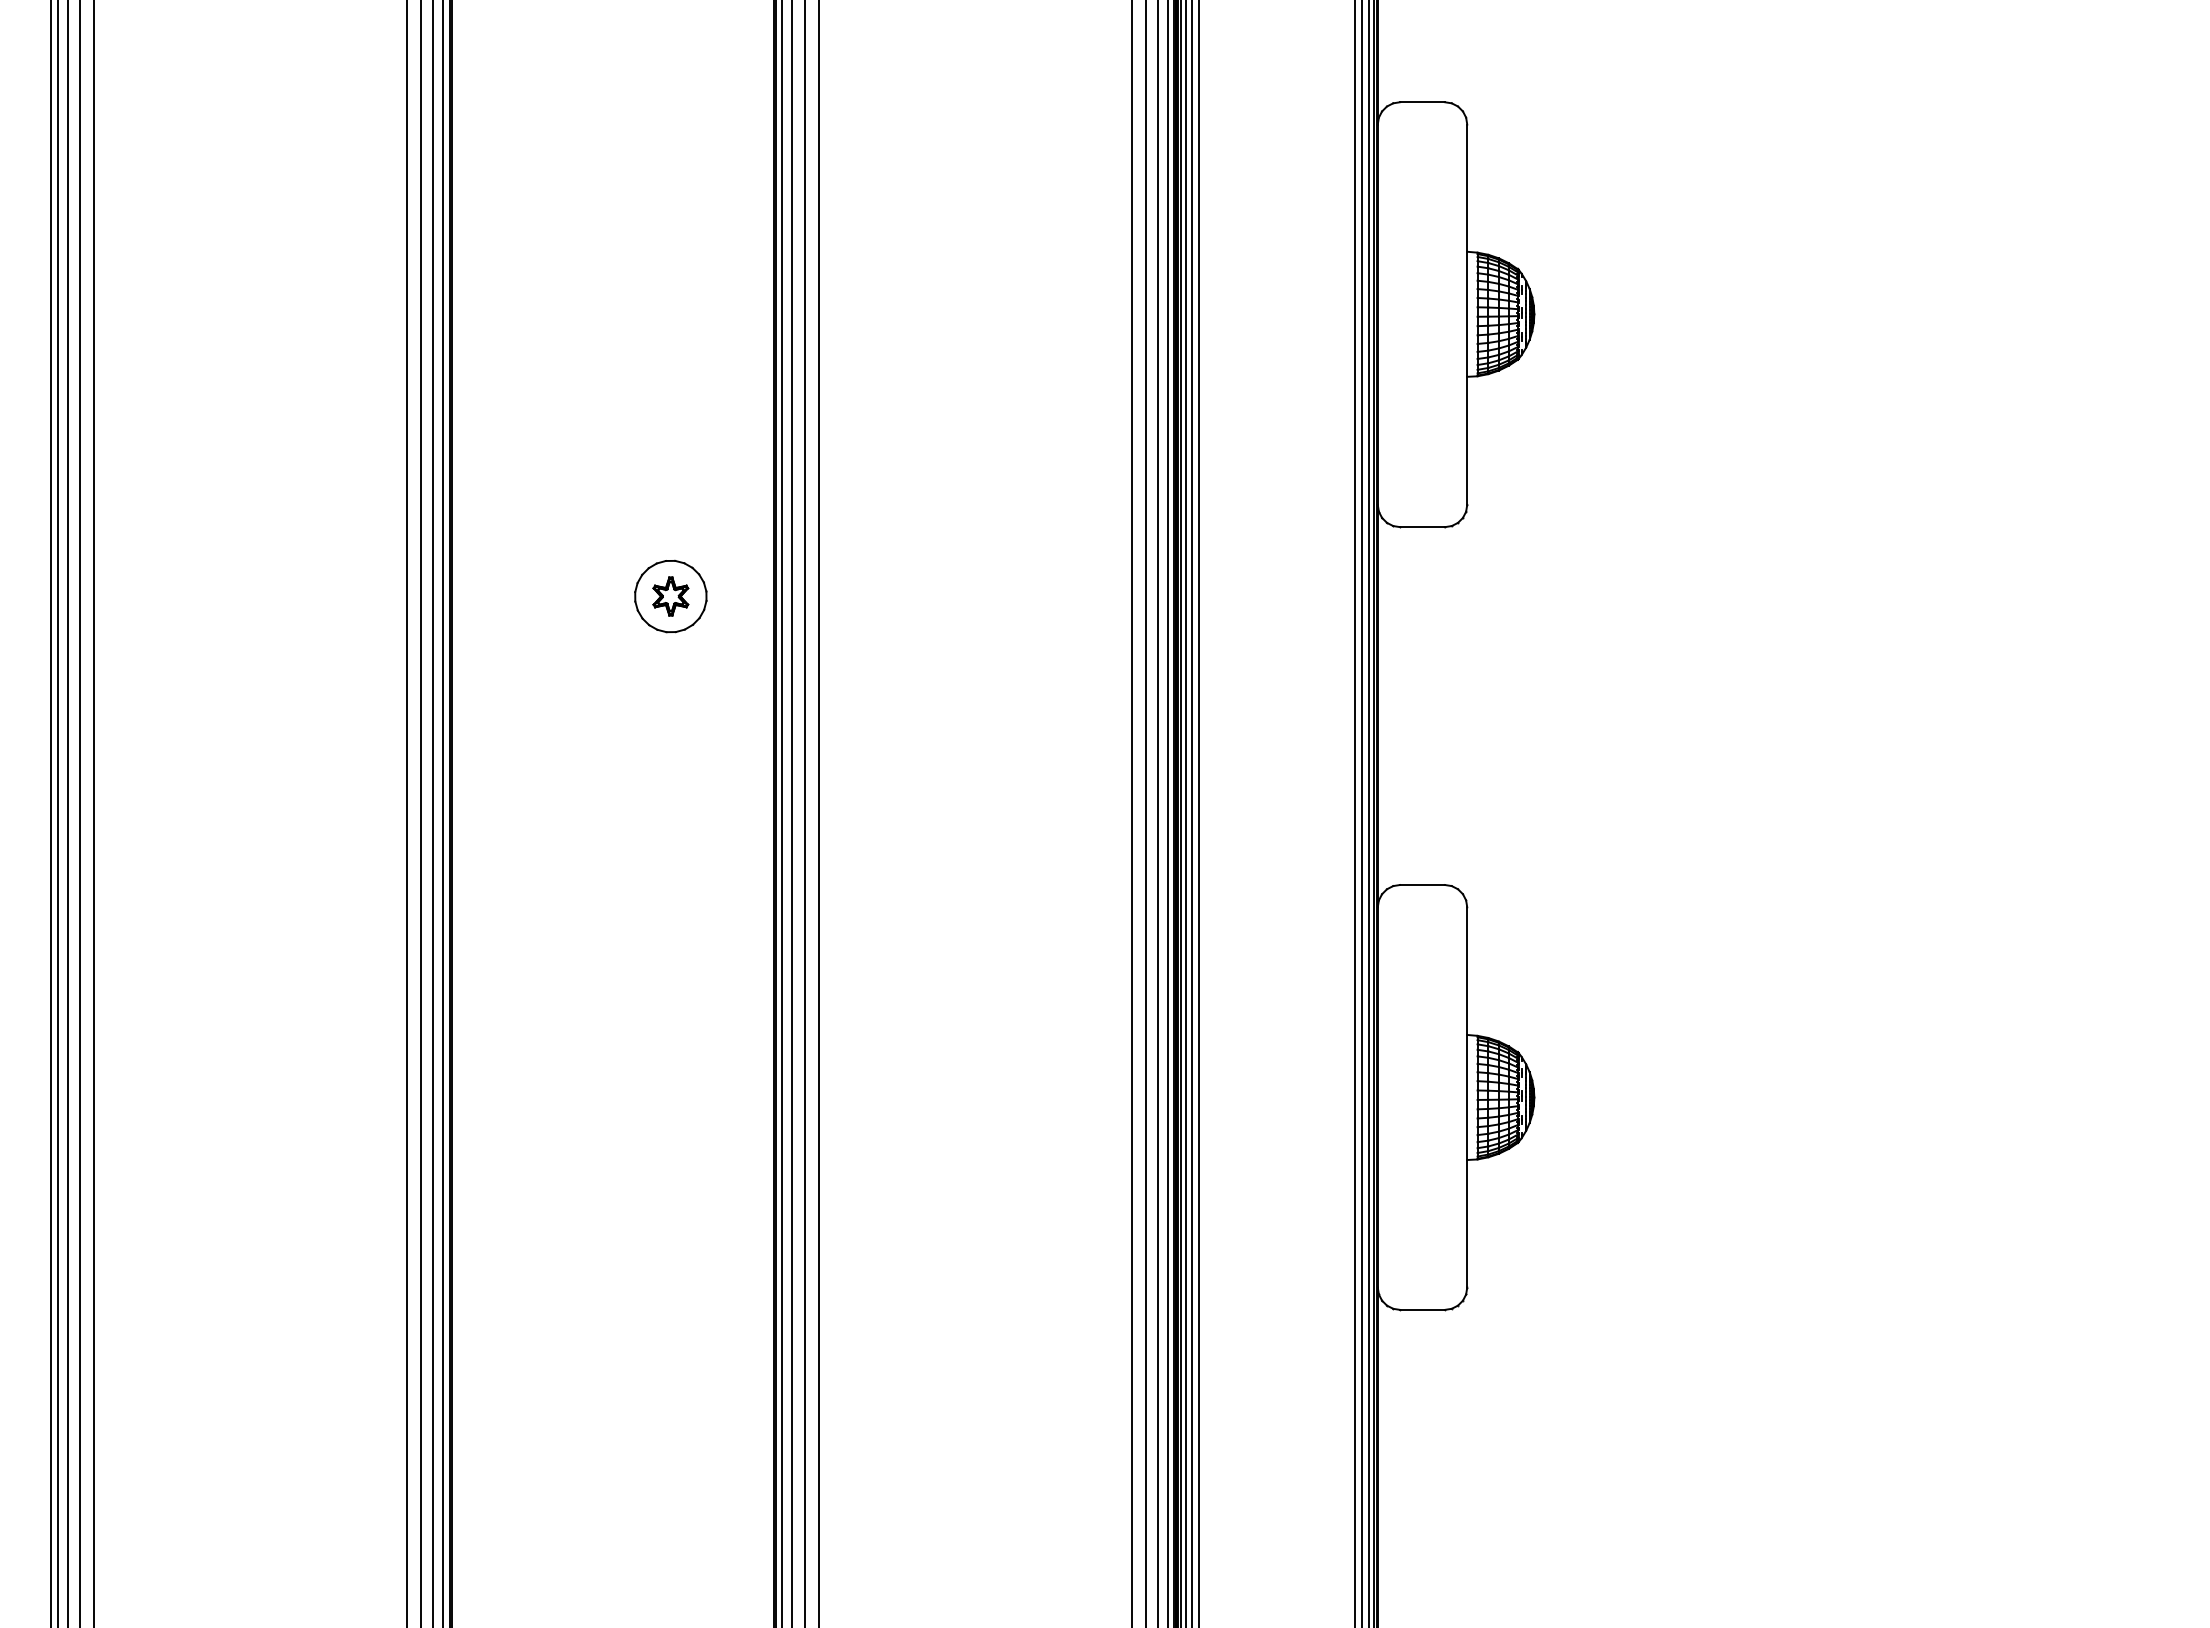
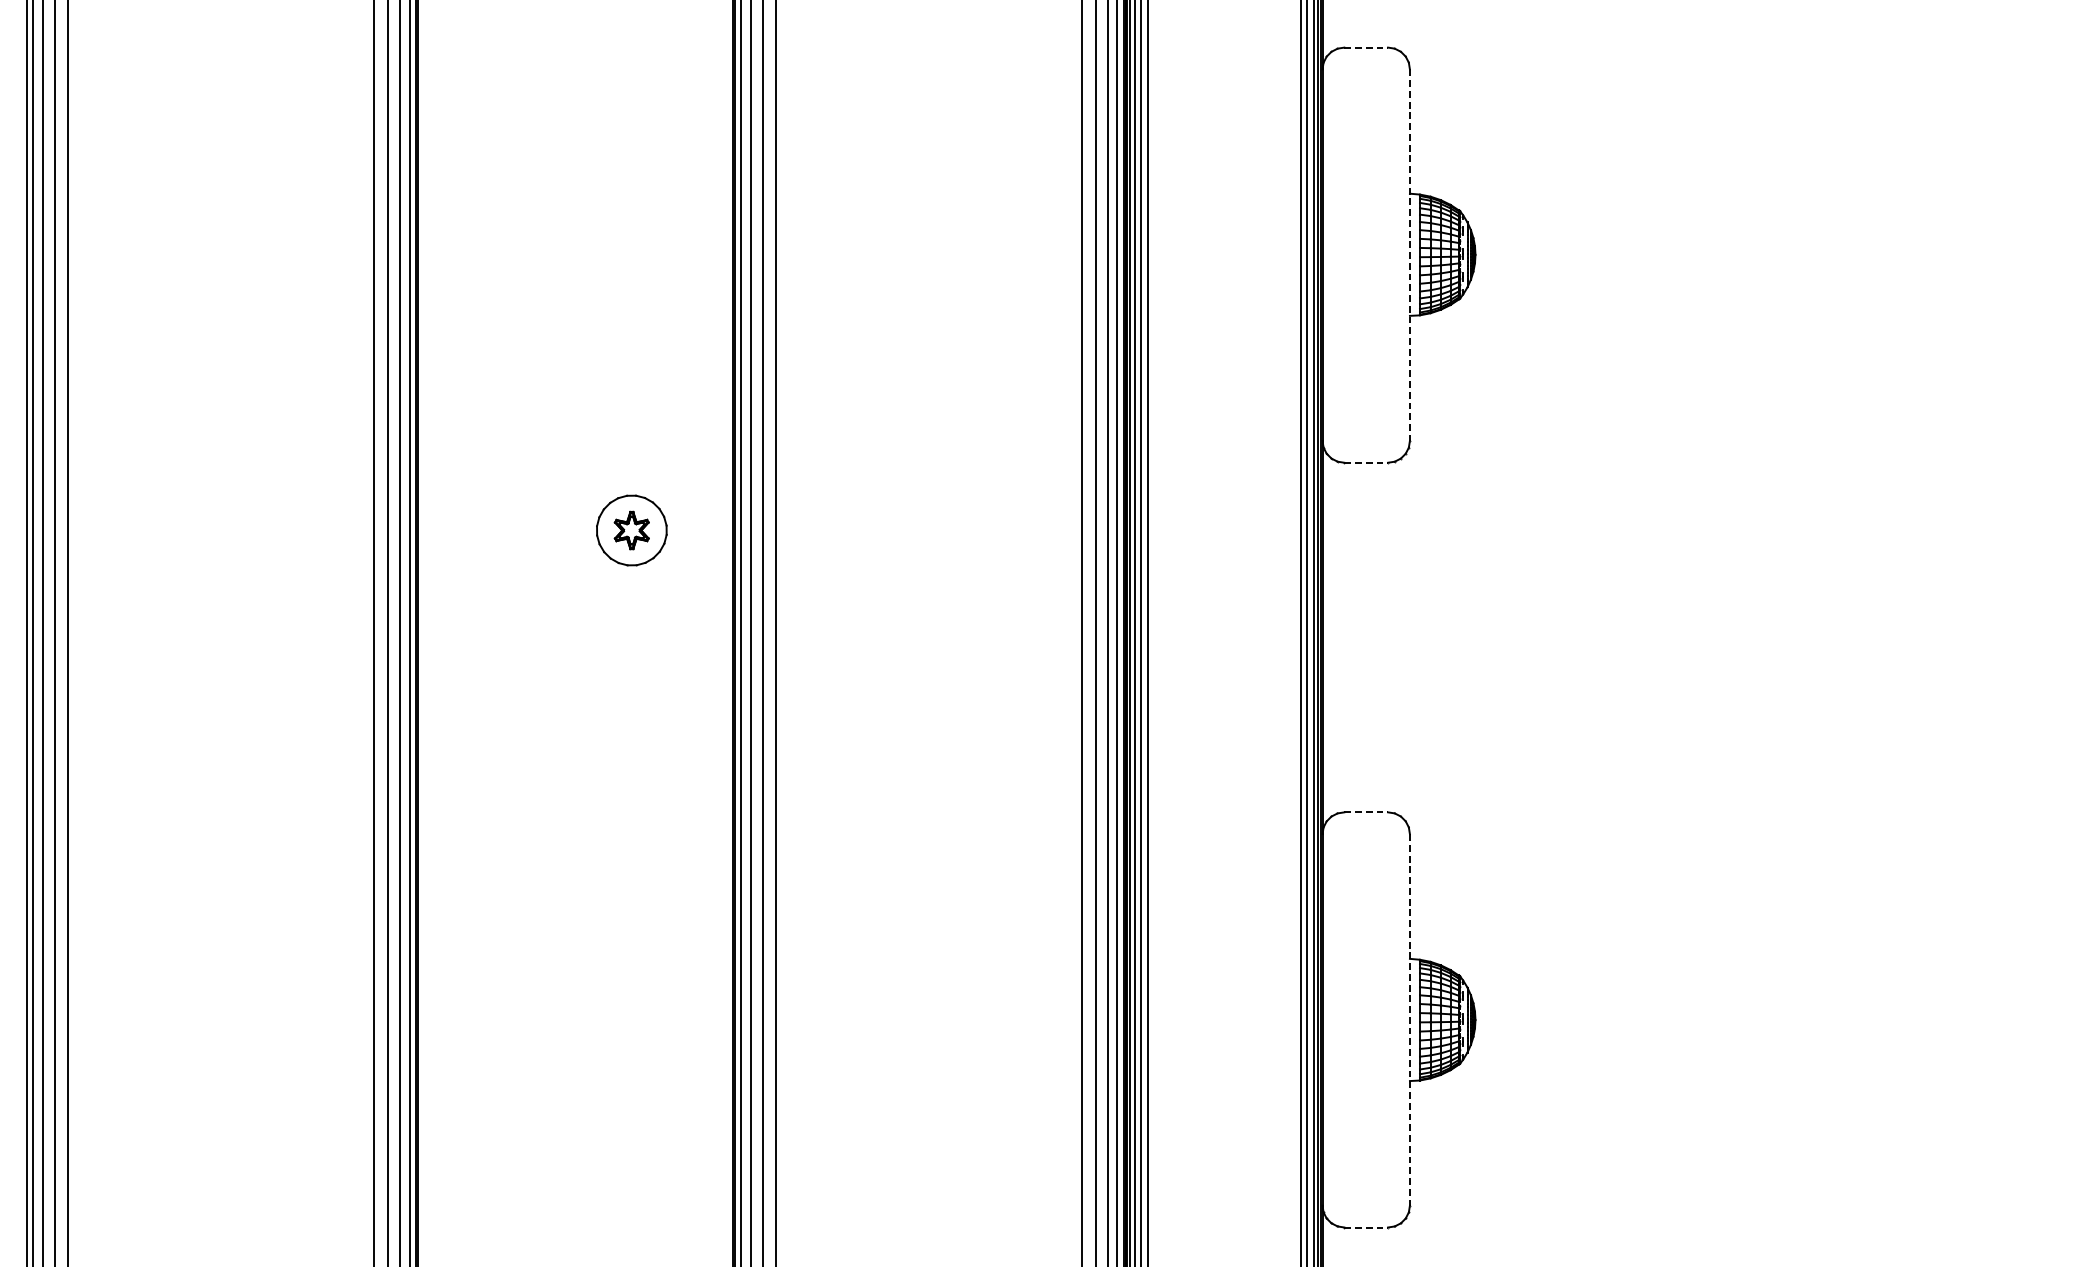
line: (1423, 102) -> (1367, 47), solid -> dashed
line: (1467, 315) -> (1410, 255), solid -> dashed
line: (1423, 527) -> (1367, 463), solid -> dashed
line: (1423, 884) -> (1367, 811), solid -> dashed
line: (1467, 1097) -> (1410, 1019), solid -> dashed
line: (1423, 1309) -> (1367, 1227), solid -> dashed

